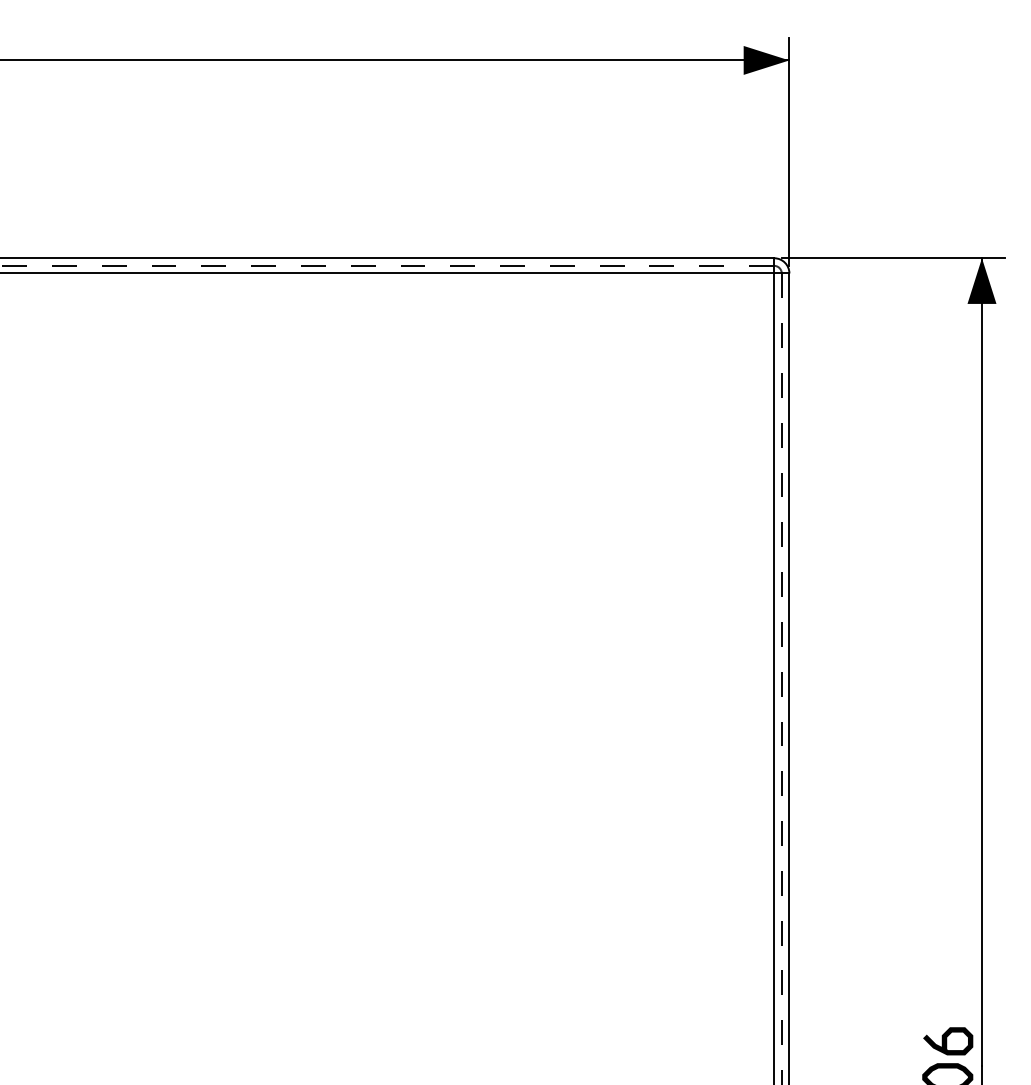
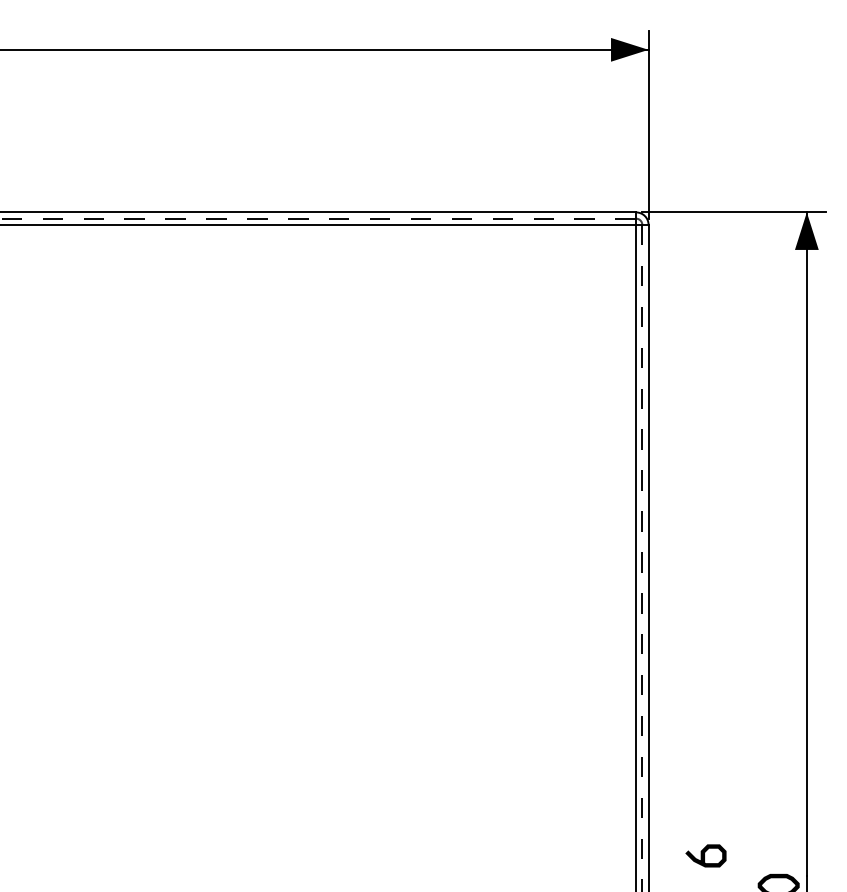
curve: (947, 1041) -> (705, 856), moved

